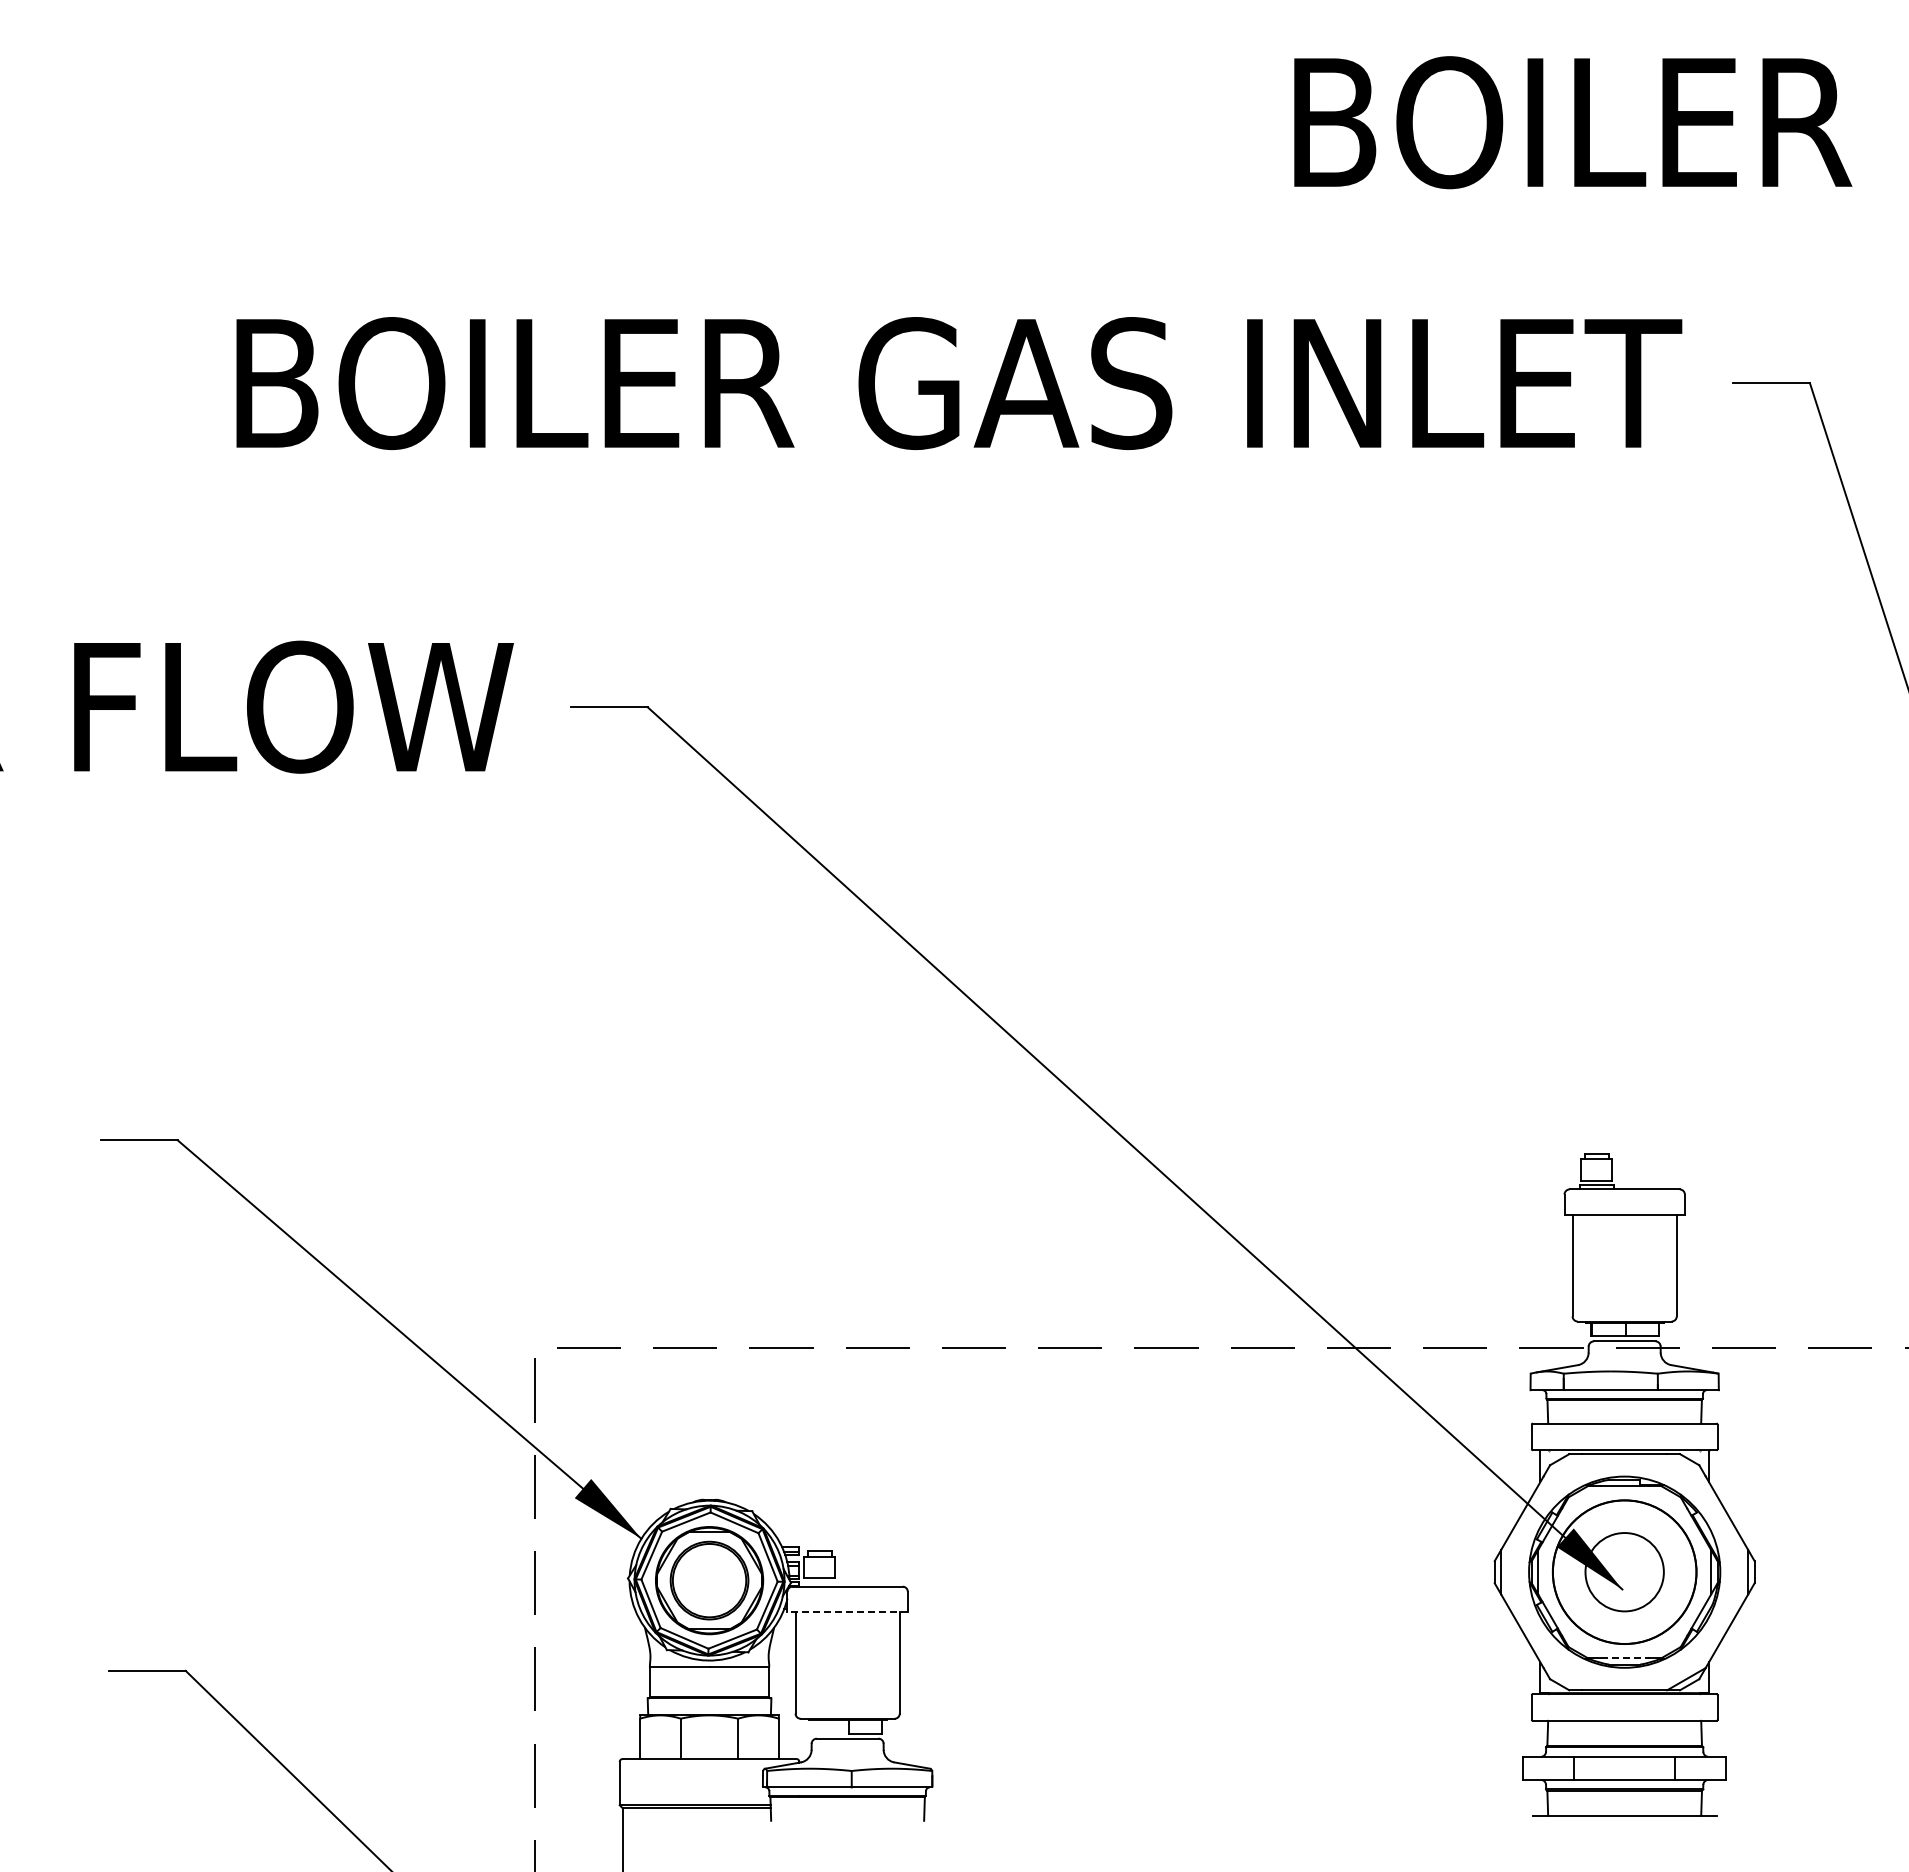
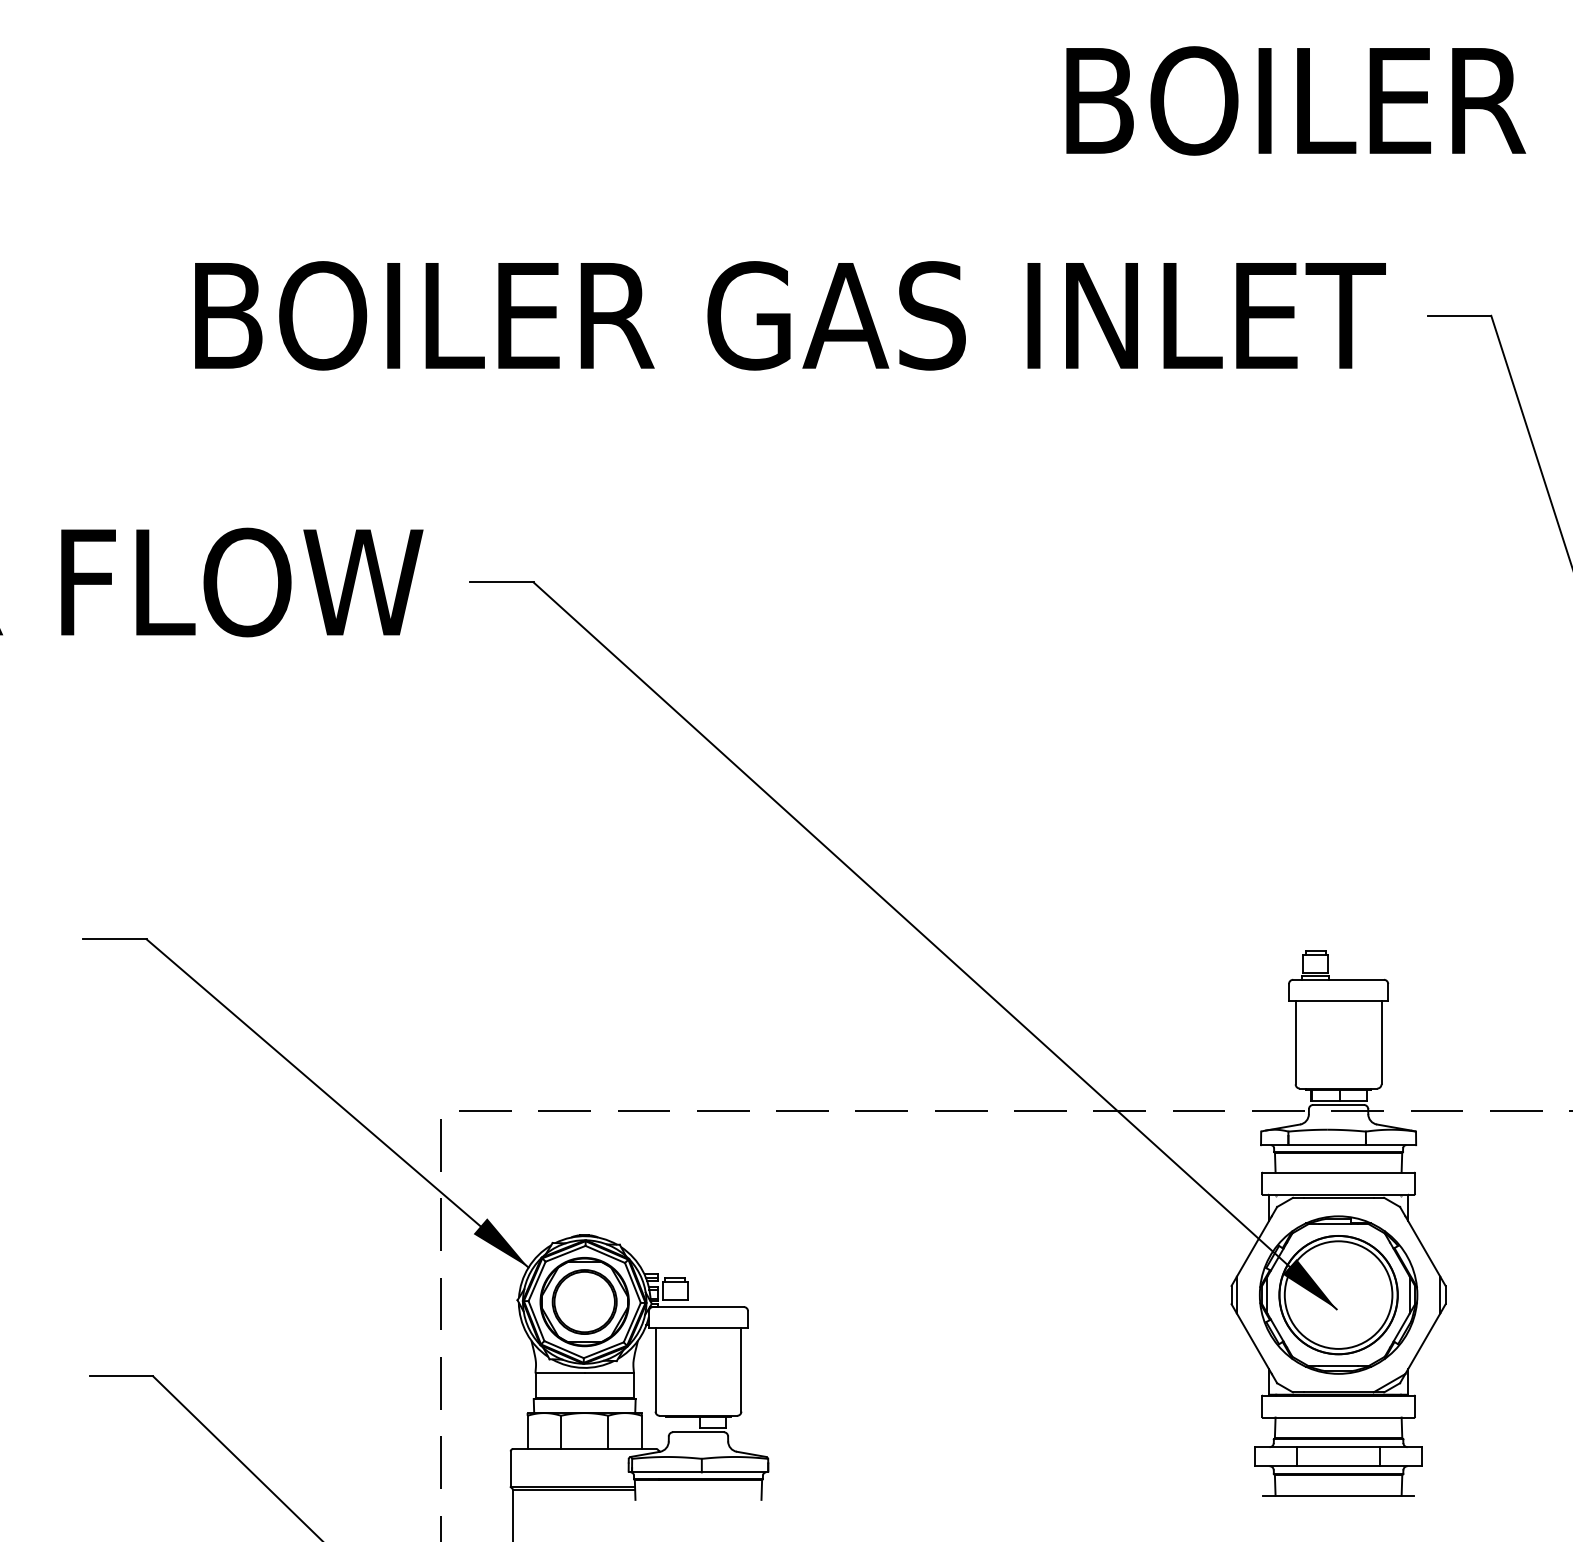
circle: (1624, 1571) -> (1338, 1294), size x1.67
line: (847, 1612) -> (698, 1328), dashed -> solid
line: (1624, 1658) -> (1338, 1366), dashed -> solid

